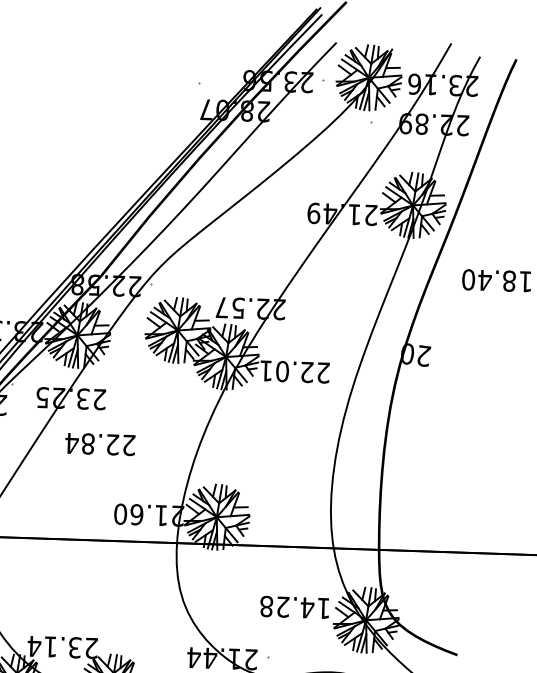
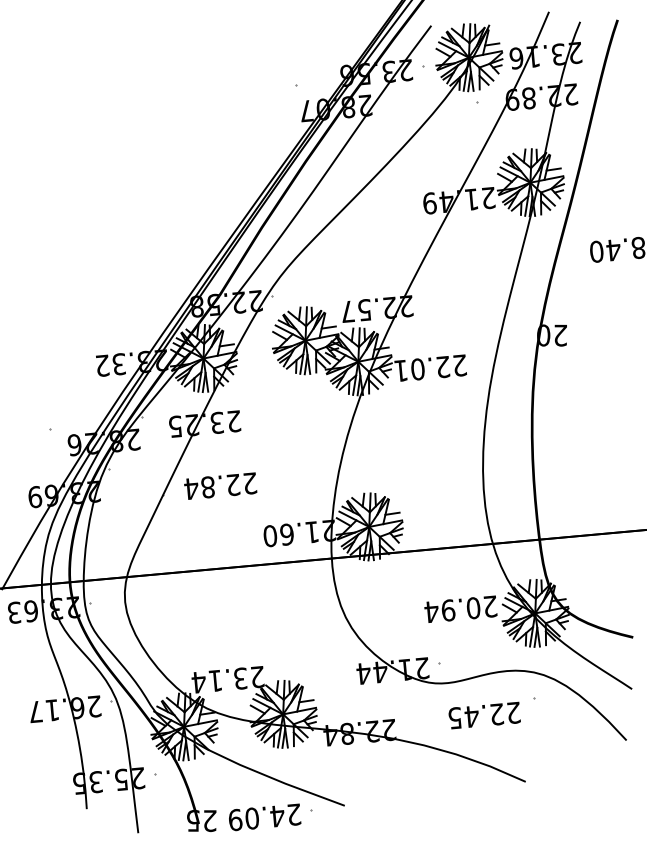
text: (100, 443) -> (220, 485), moved
text: (294, 607) -> (460, 609), 14.28 -> 20.94

